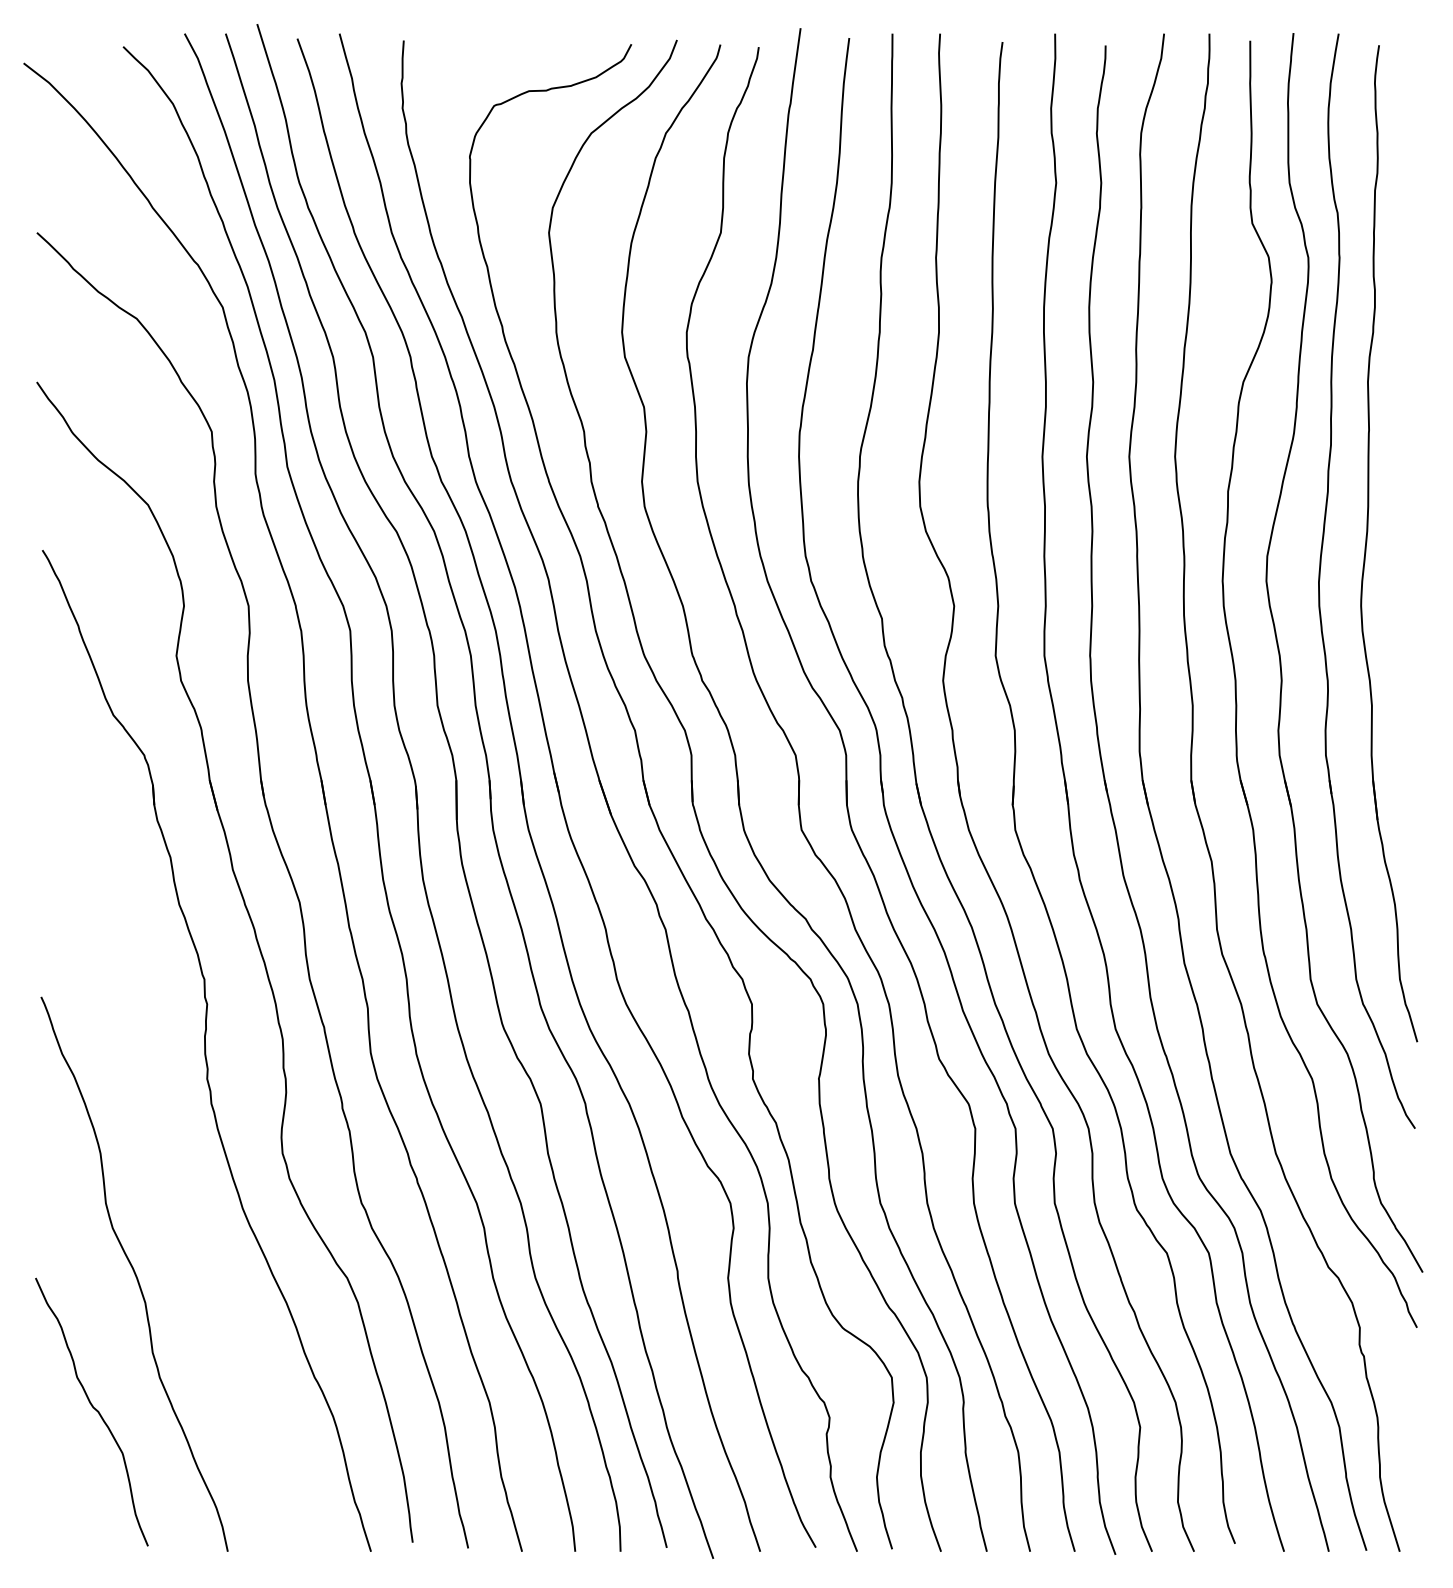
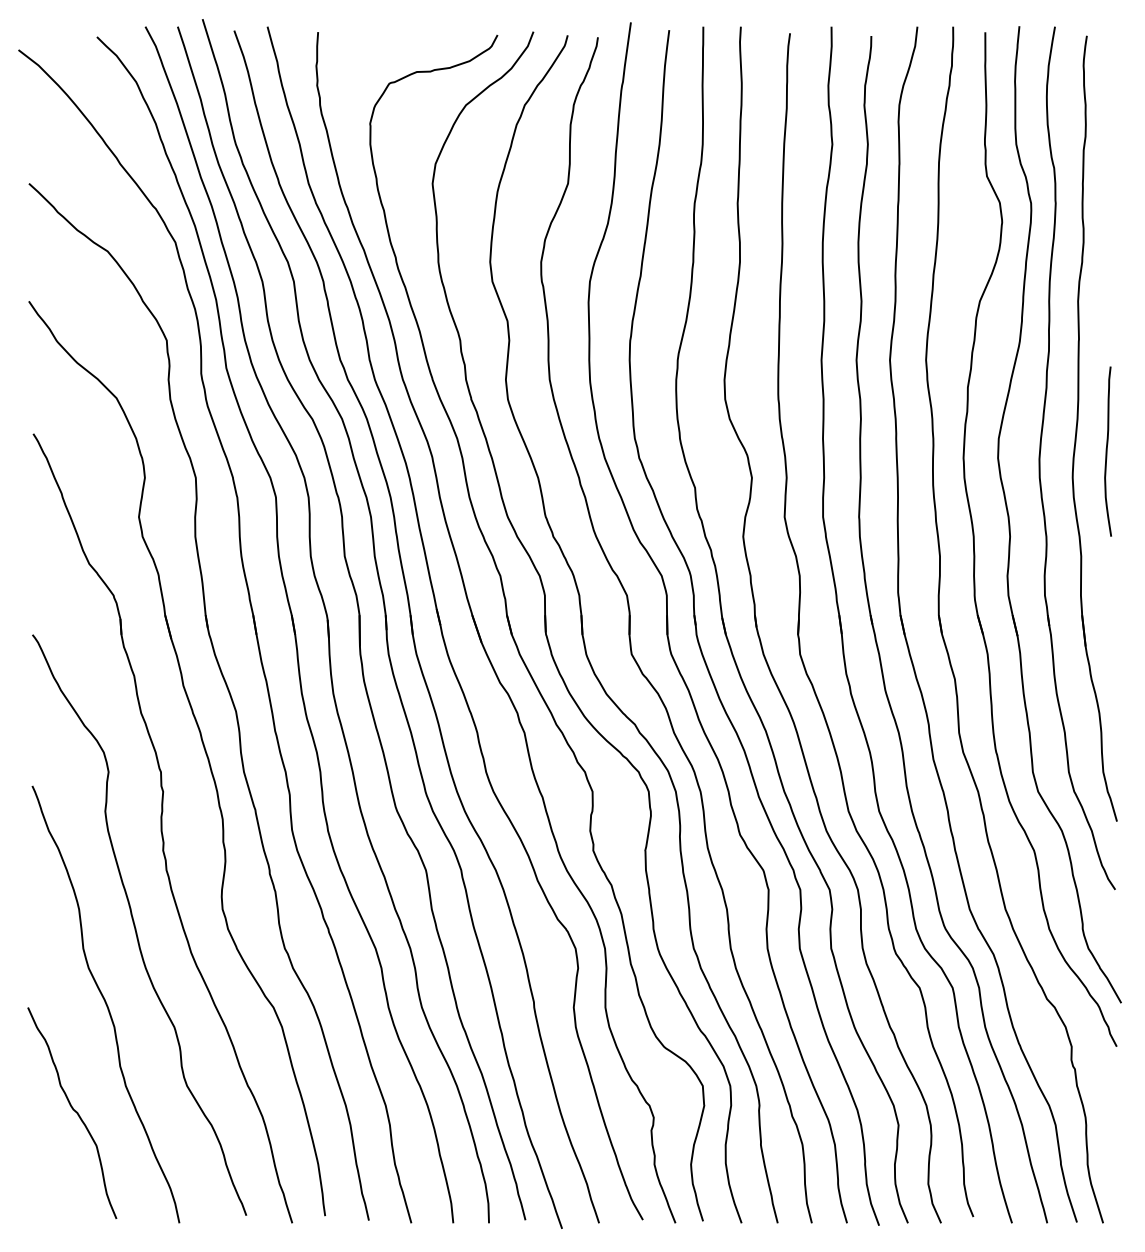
curve: (1405, 572) -> (1107, 451), added
curve: (172, 1172) -> (135, 924), added

